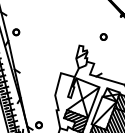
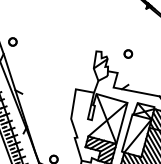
part: (103, 36) -> (127, 53), moved

